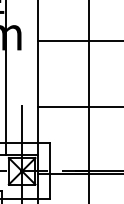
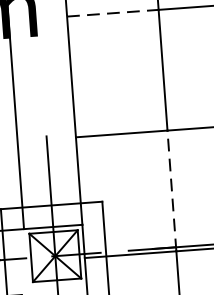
line: (63, 40) -> (112, 13), solid -> dashed
line: (88, 139) -> (171, 189), solid -> dashed

